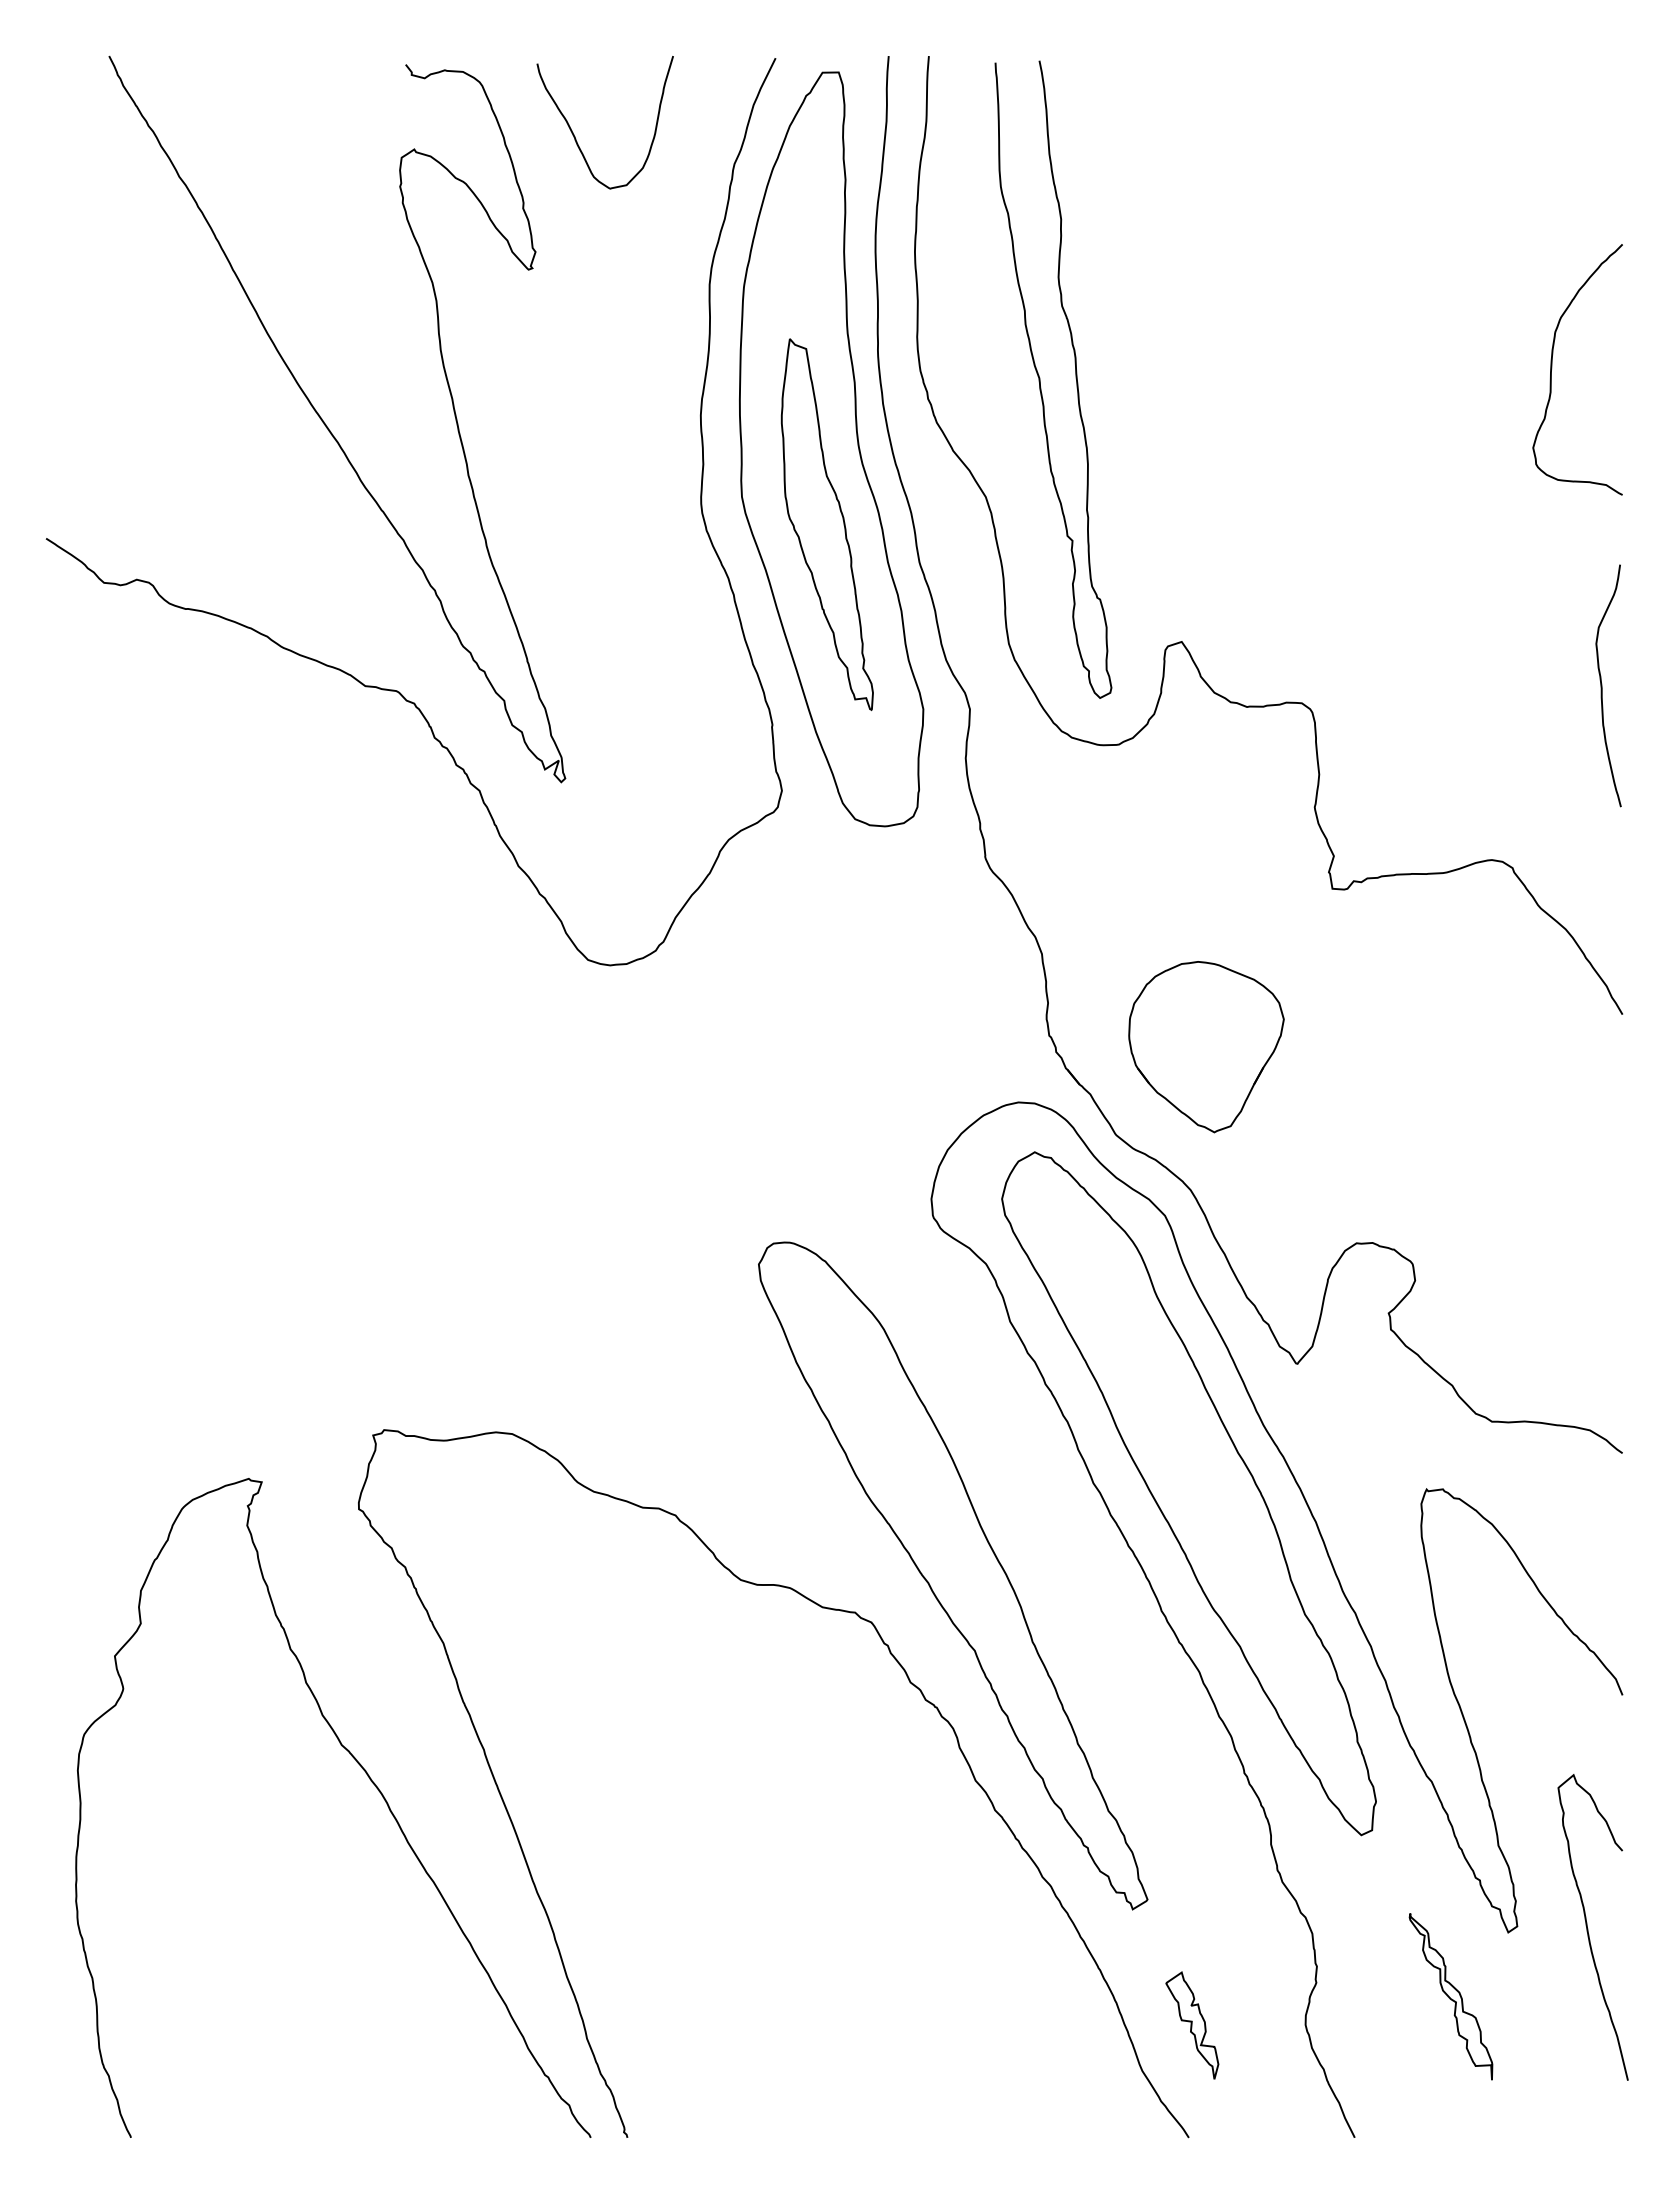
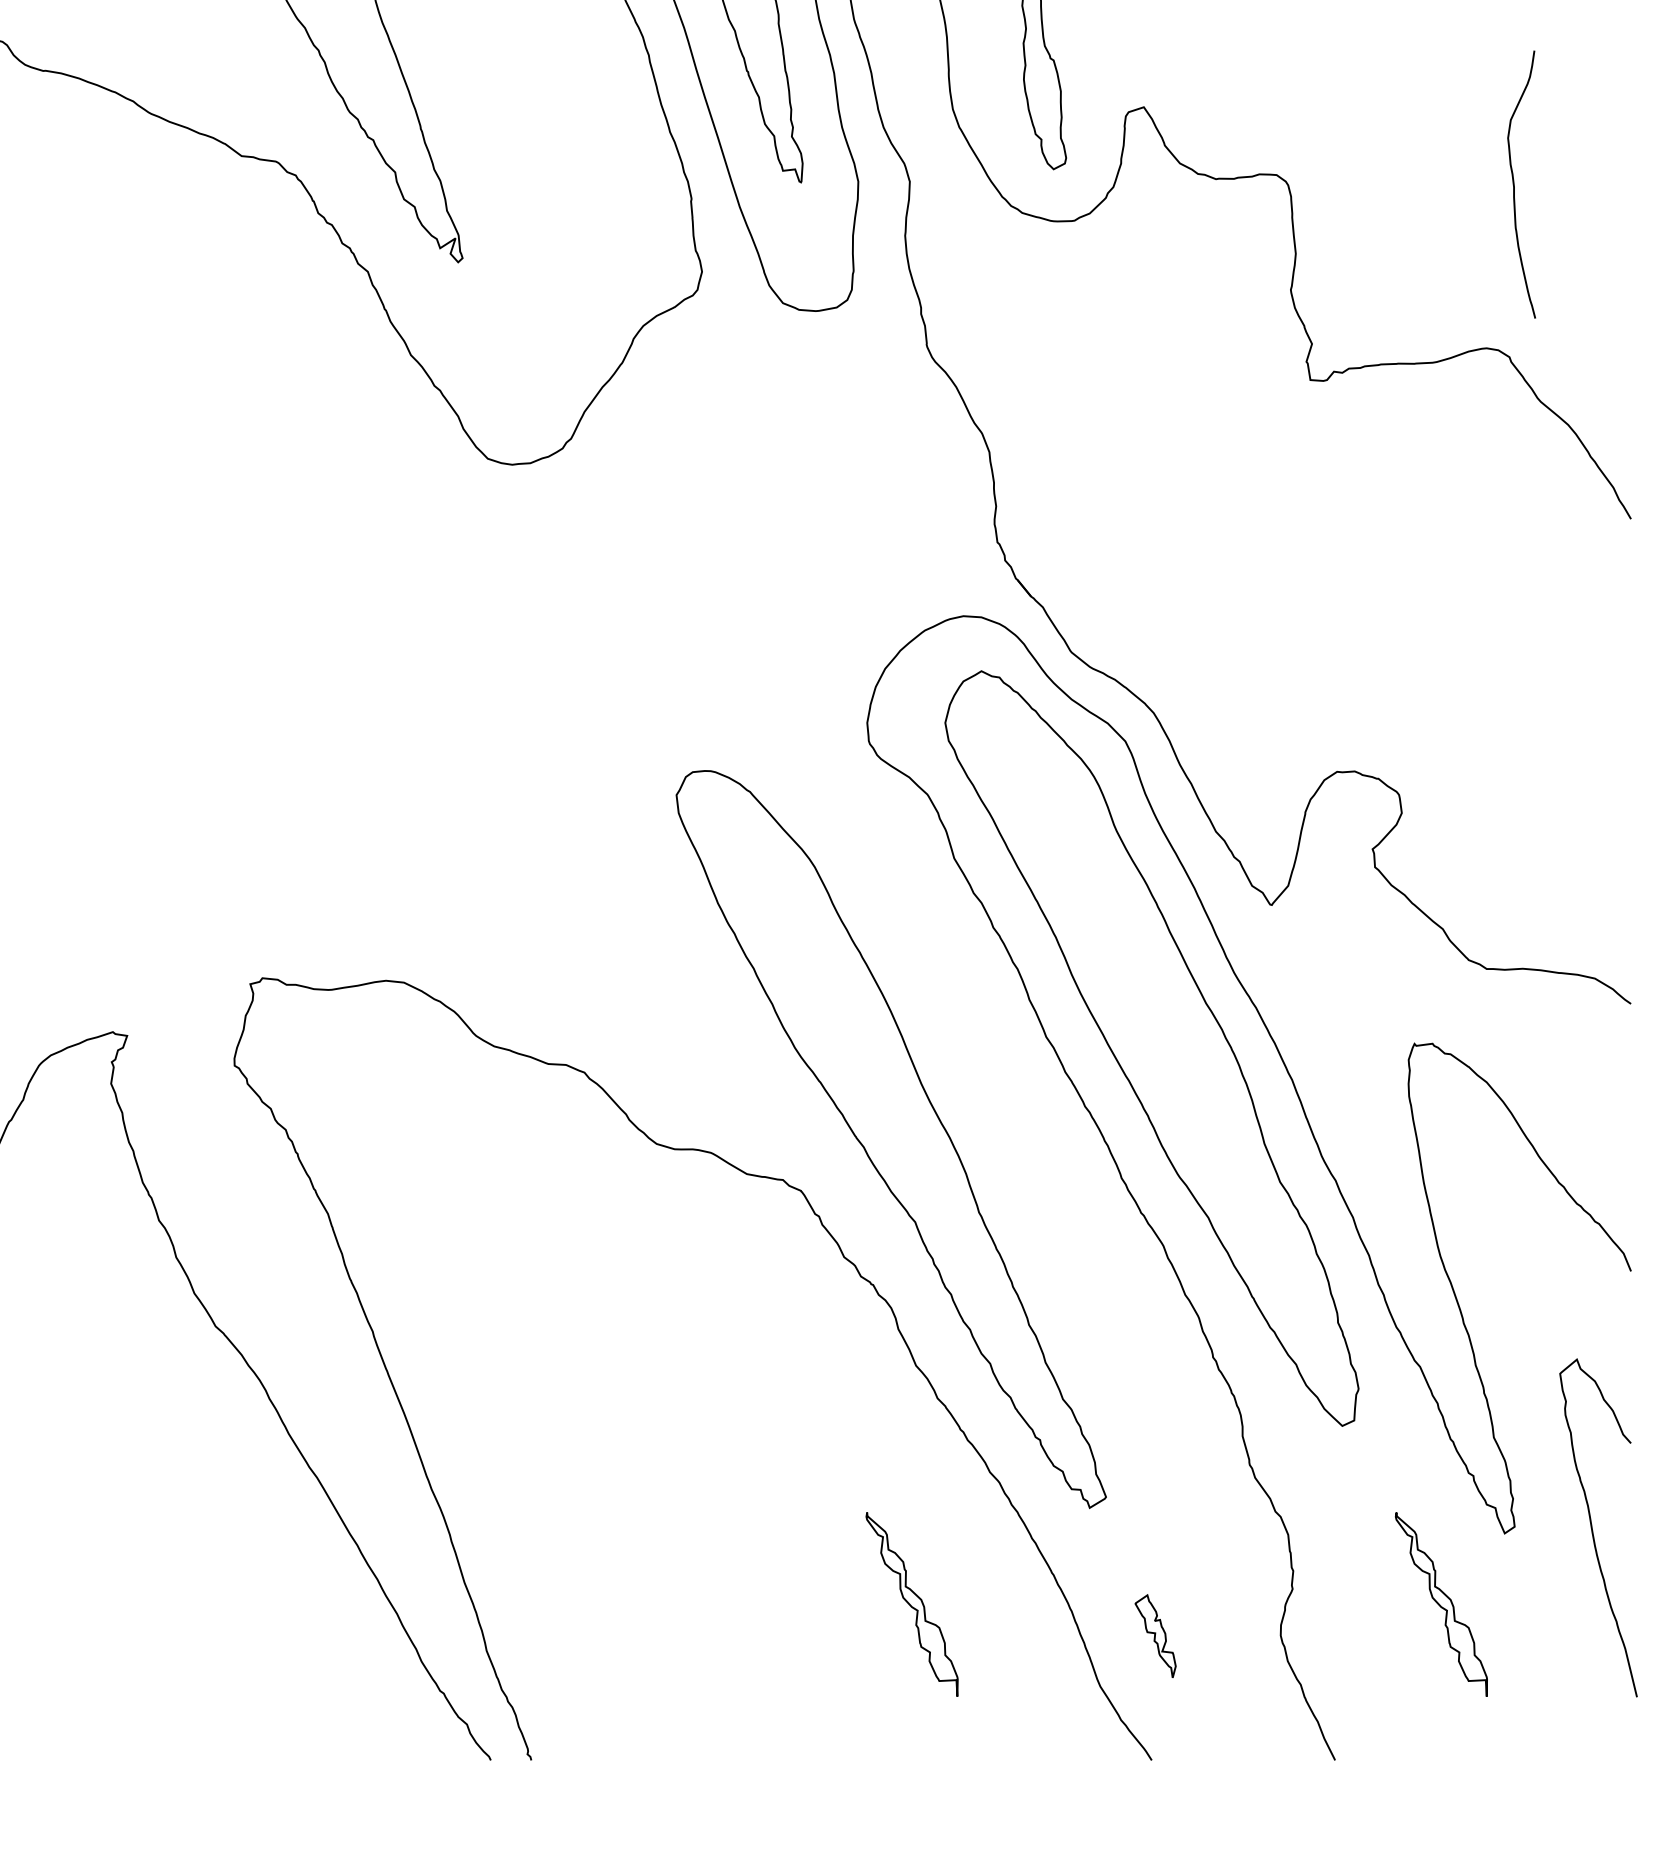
curve: (1602, 685) -> (1514, 184), moved
part: (1206, 1047) -> (1171, 555), removed
part: (971, 1996) -> (911, 1604), added
part: (1192, 2025) -> (1155, 1636), size x0.7

